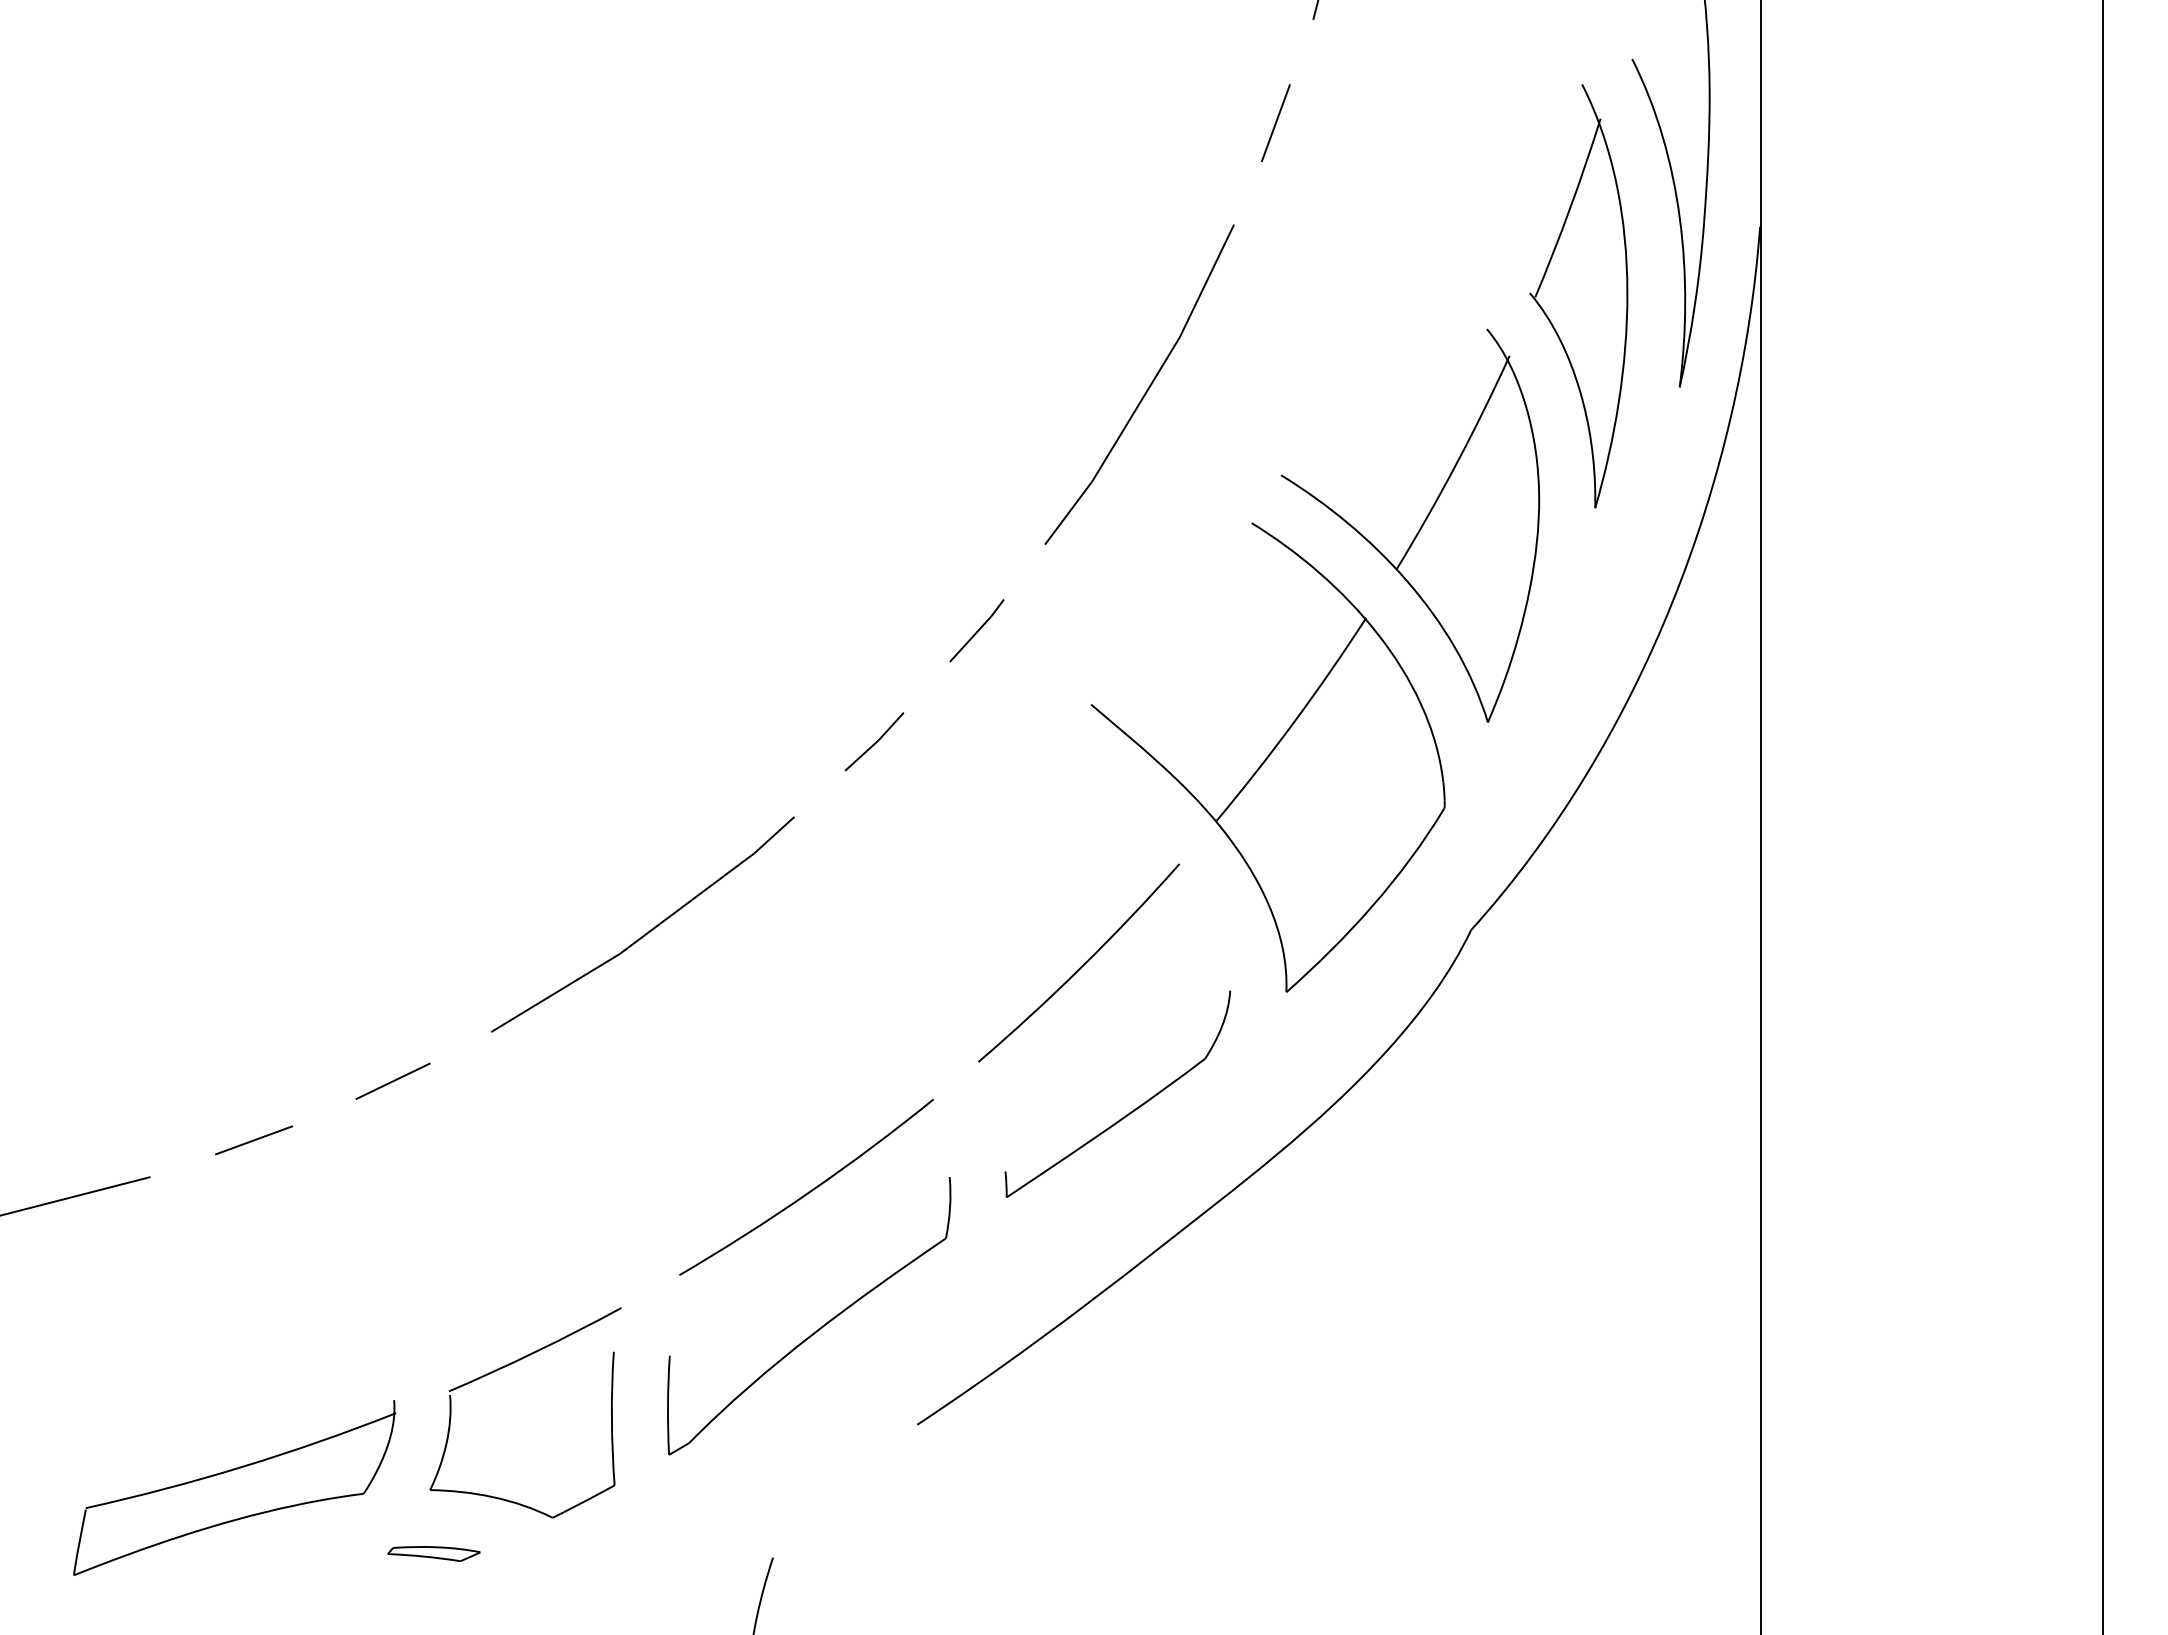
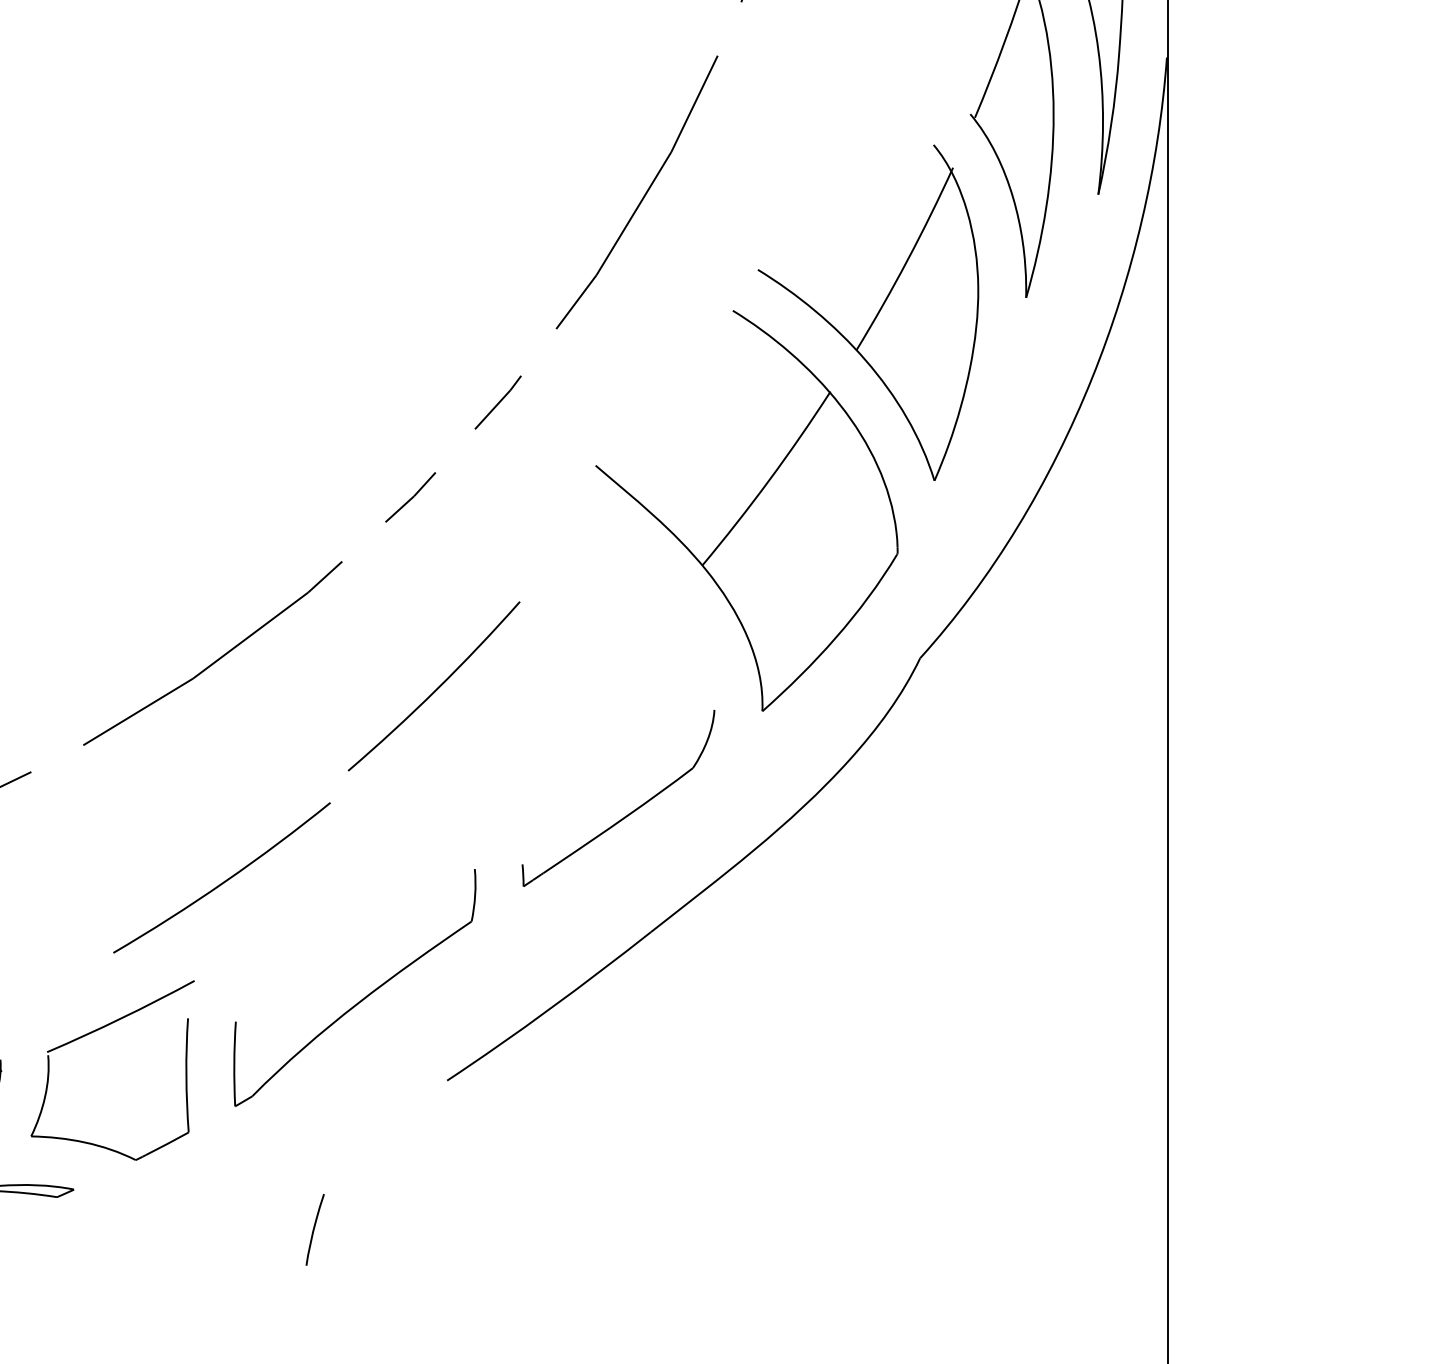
arc: (1081, 965) -> (436, 688), moved
arc: (808, 1191) -> (223, 881), moved

